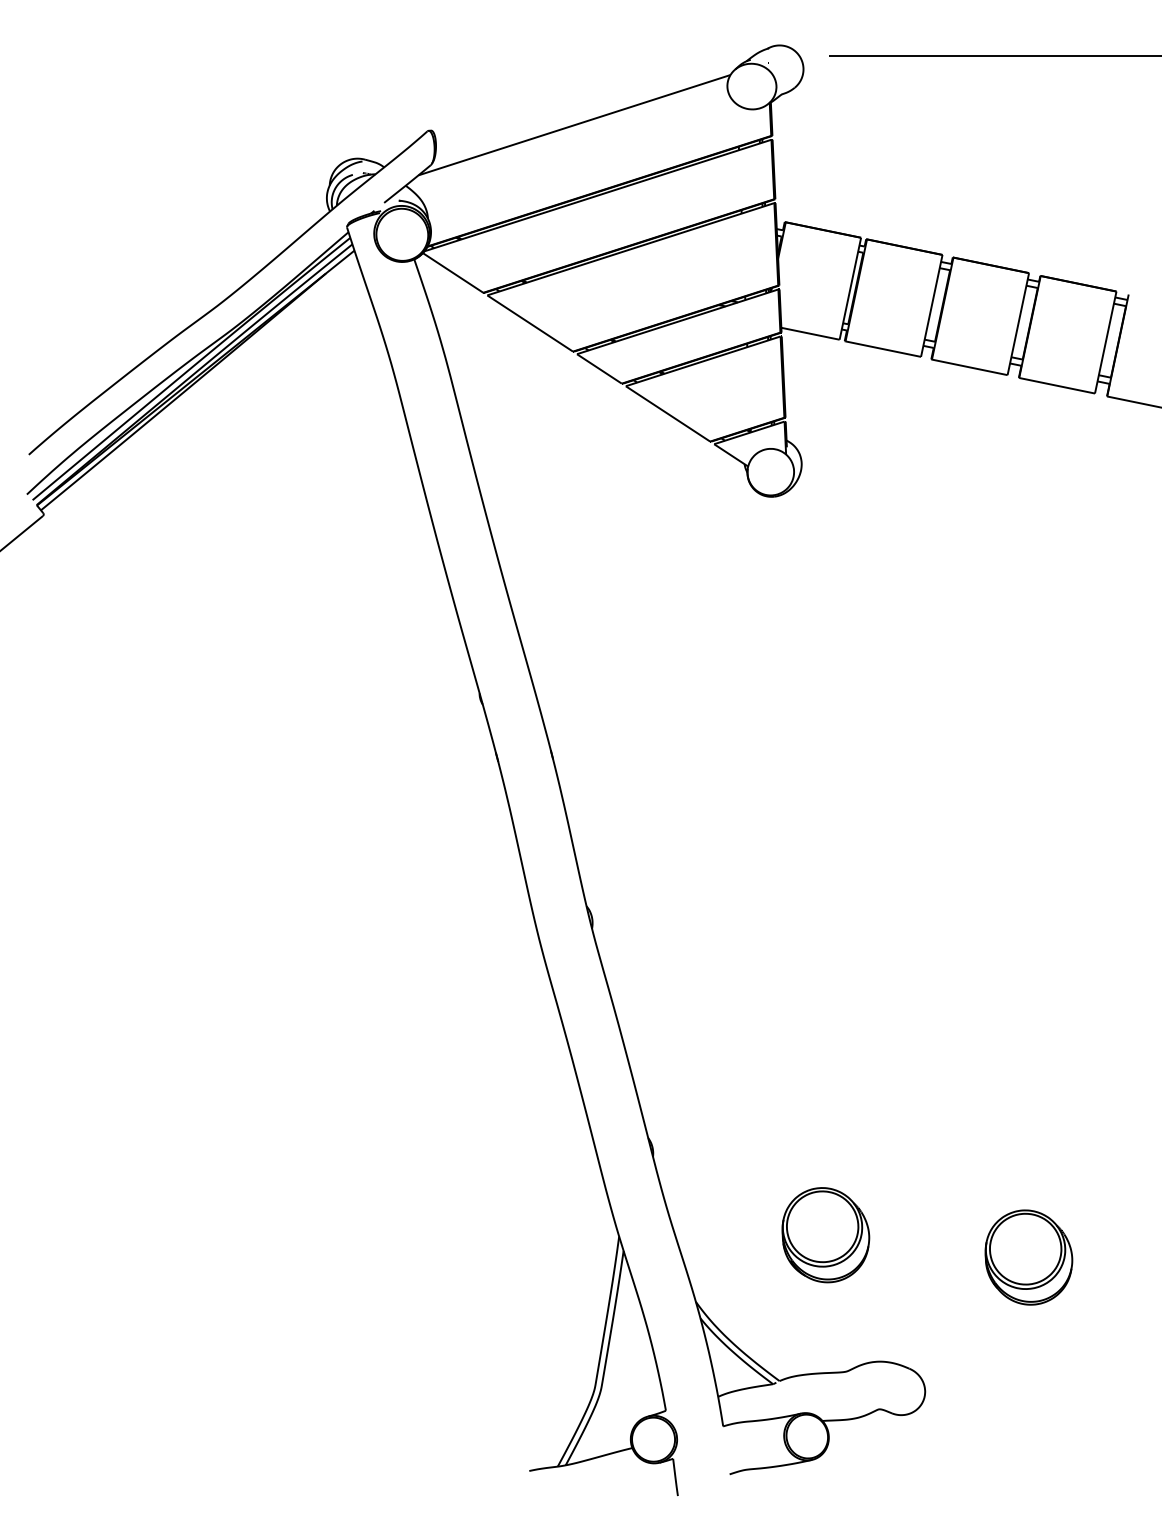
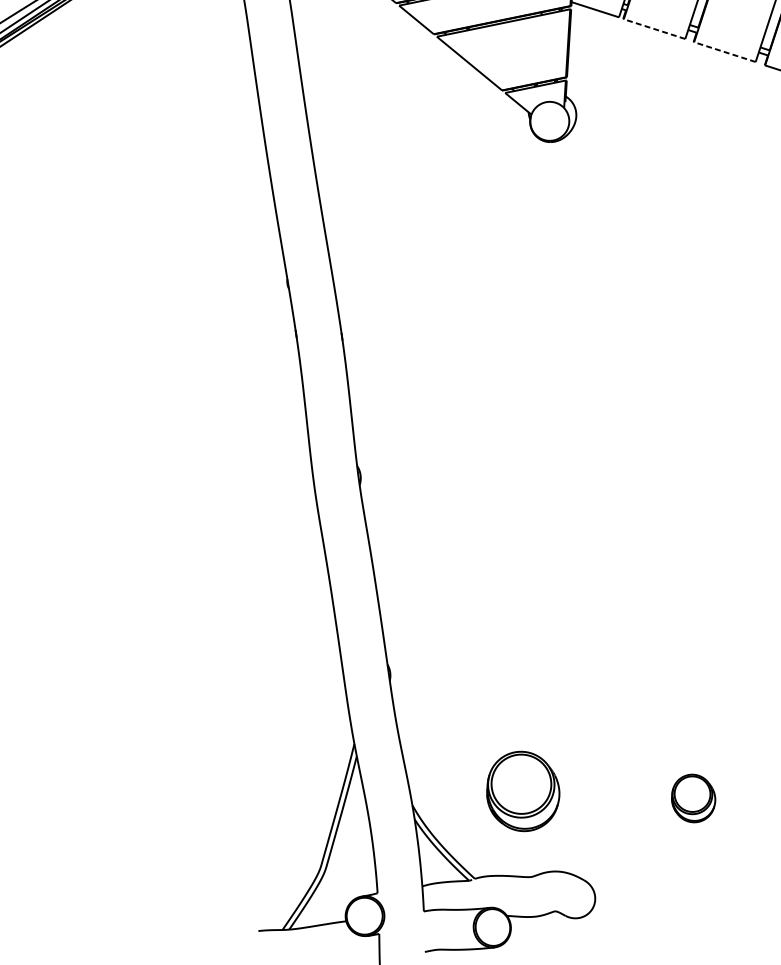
line: (883, 349) -> (654, 29), solid -> dashed
line: (969, 367) -> (724, 52), solid -> dashed
part: (825, 1235) -> (523, 791), moved
part: (1028, 1257) -> (693, 798), size x0.6

